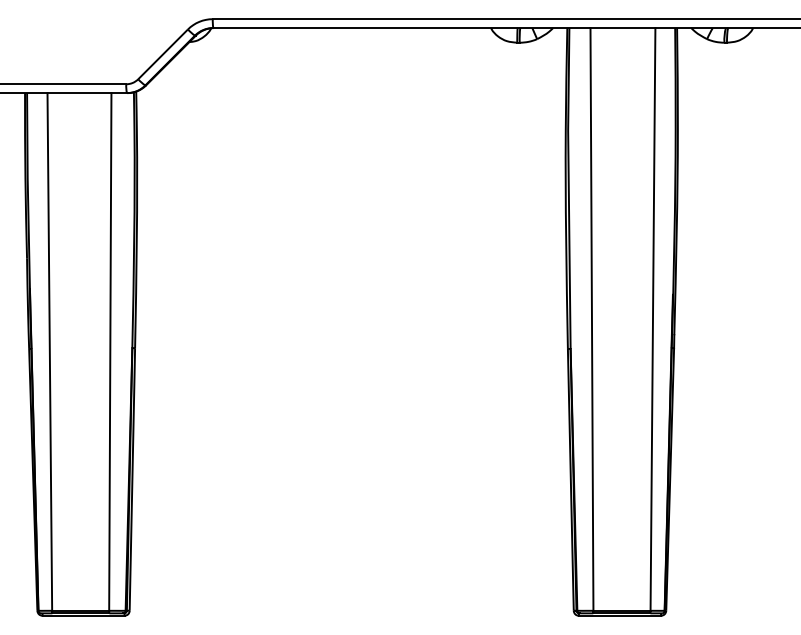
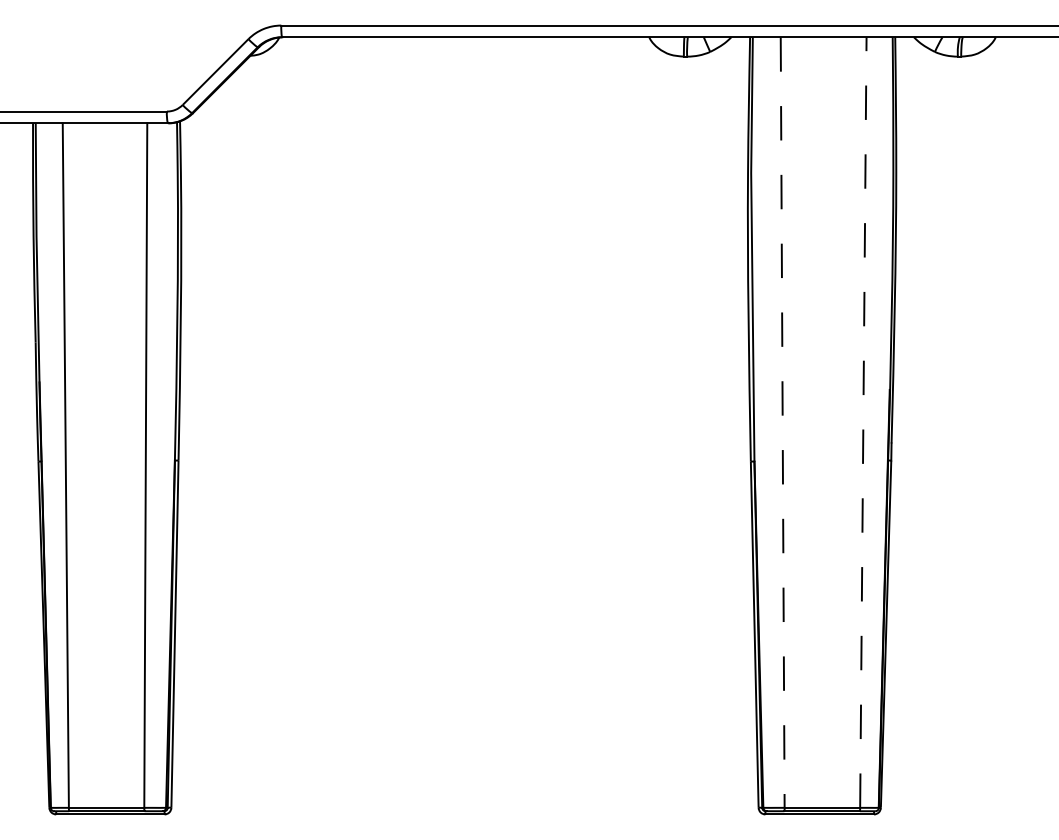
line: (652, 318) -> (862, 421), solid -> dashed
line: (591, 319) -> (782, 422), solid -> dashed

